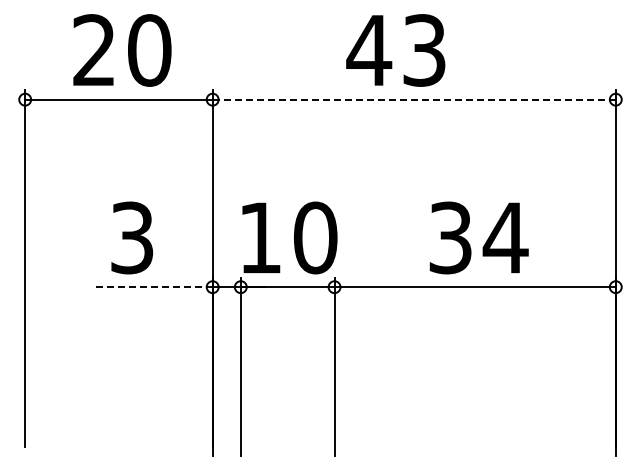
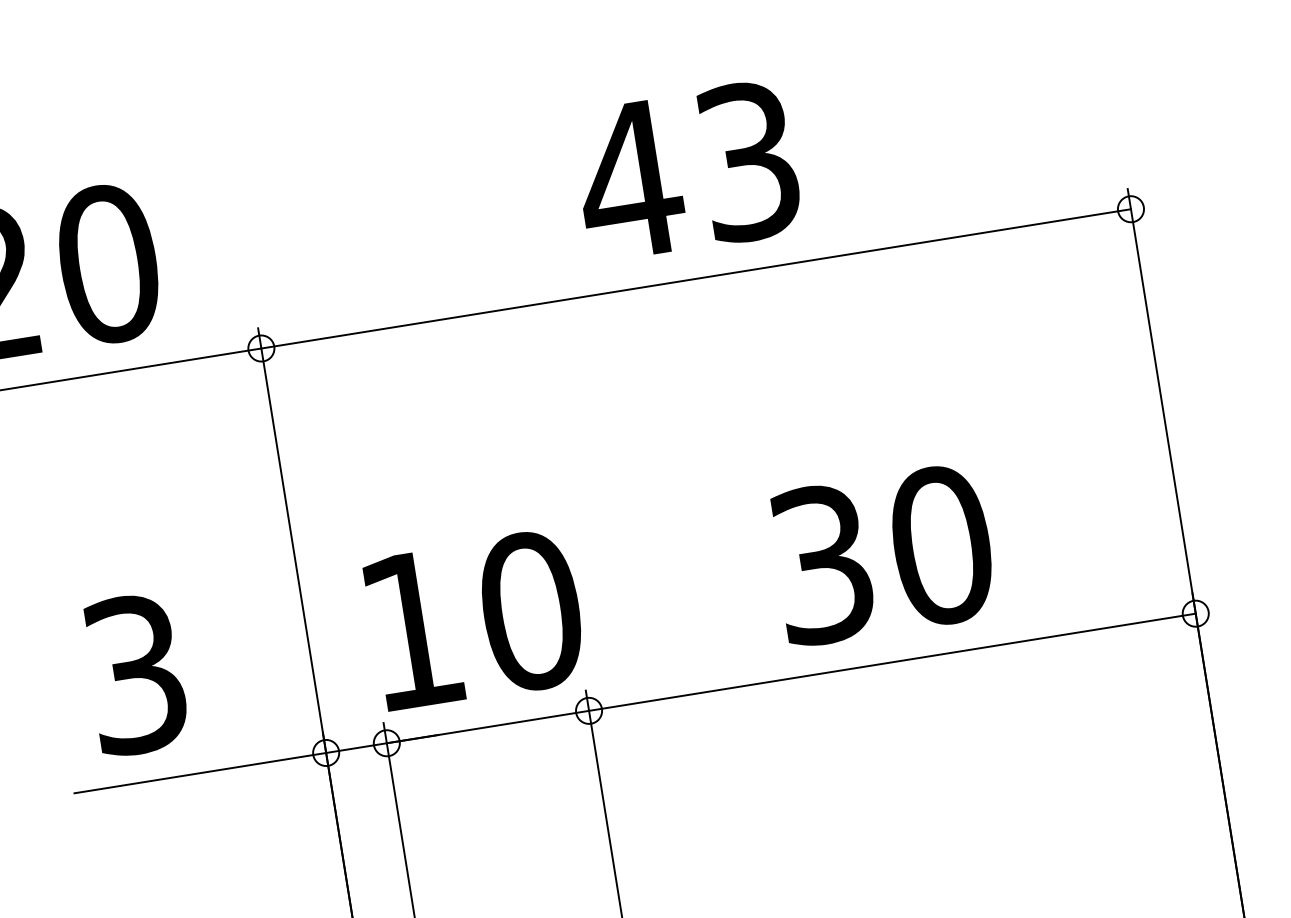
text: (395, 50) -> (686, 171), moved
line: (414, 99) -> (696, 278), dashed -> solid
text: (505, 237) -> (940, 544), 34 -> 30
line: (153, 287) -> (198, 774), dashed -> solid

